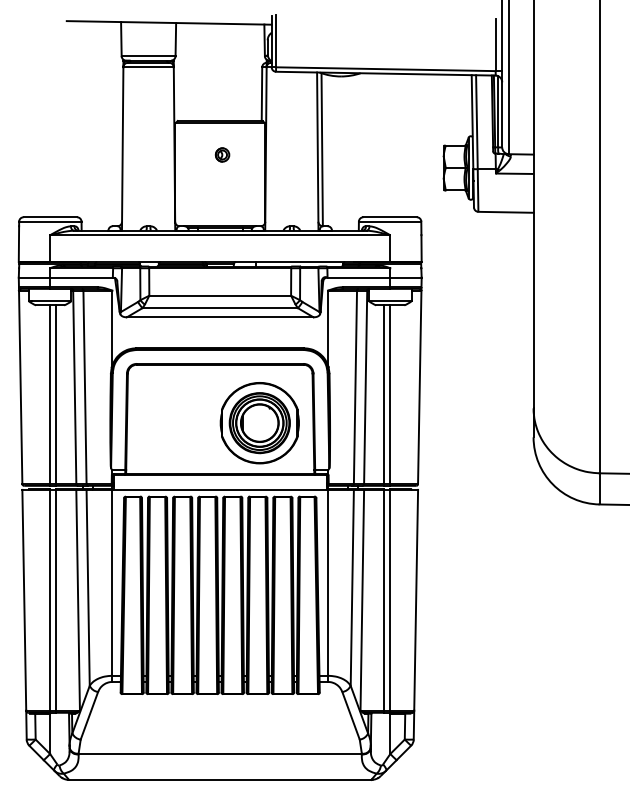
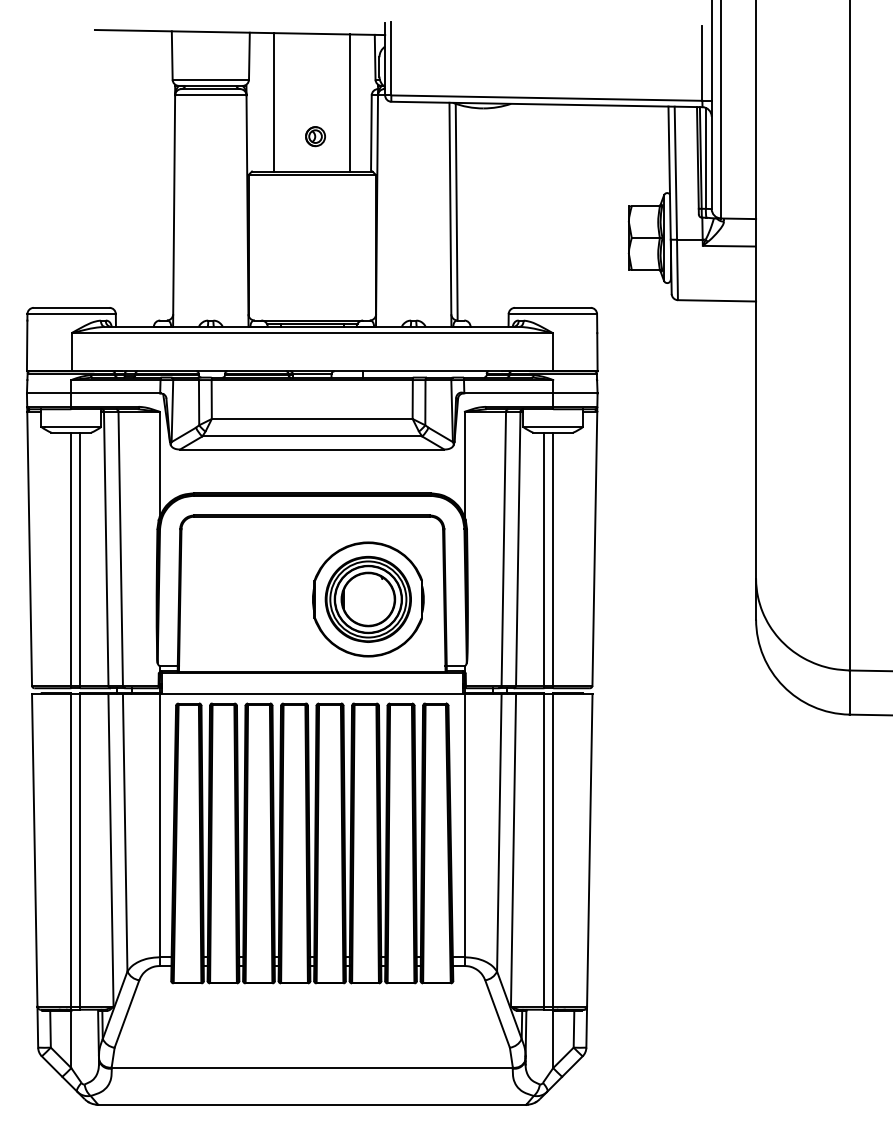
line: (193, 72) -> (274, 102), added
line: (247, 72) -> (350, 102), added
part: (222, 154) -> (315, 136), moved

